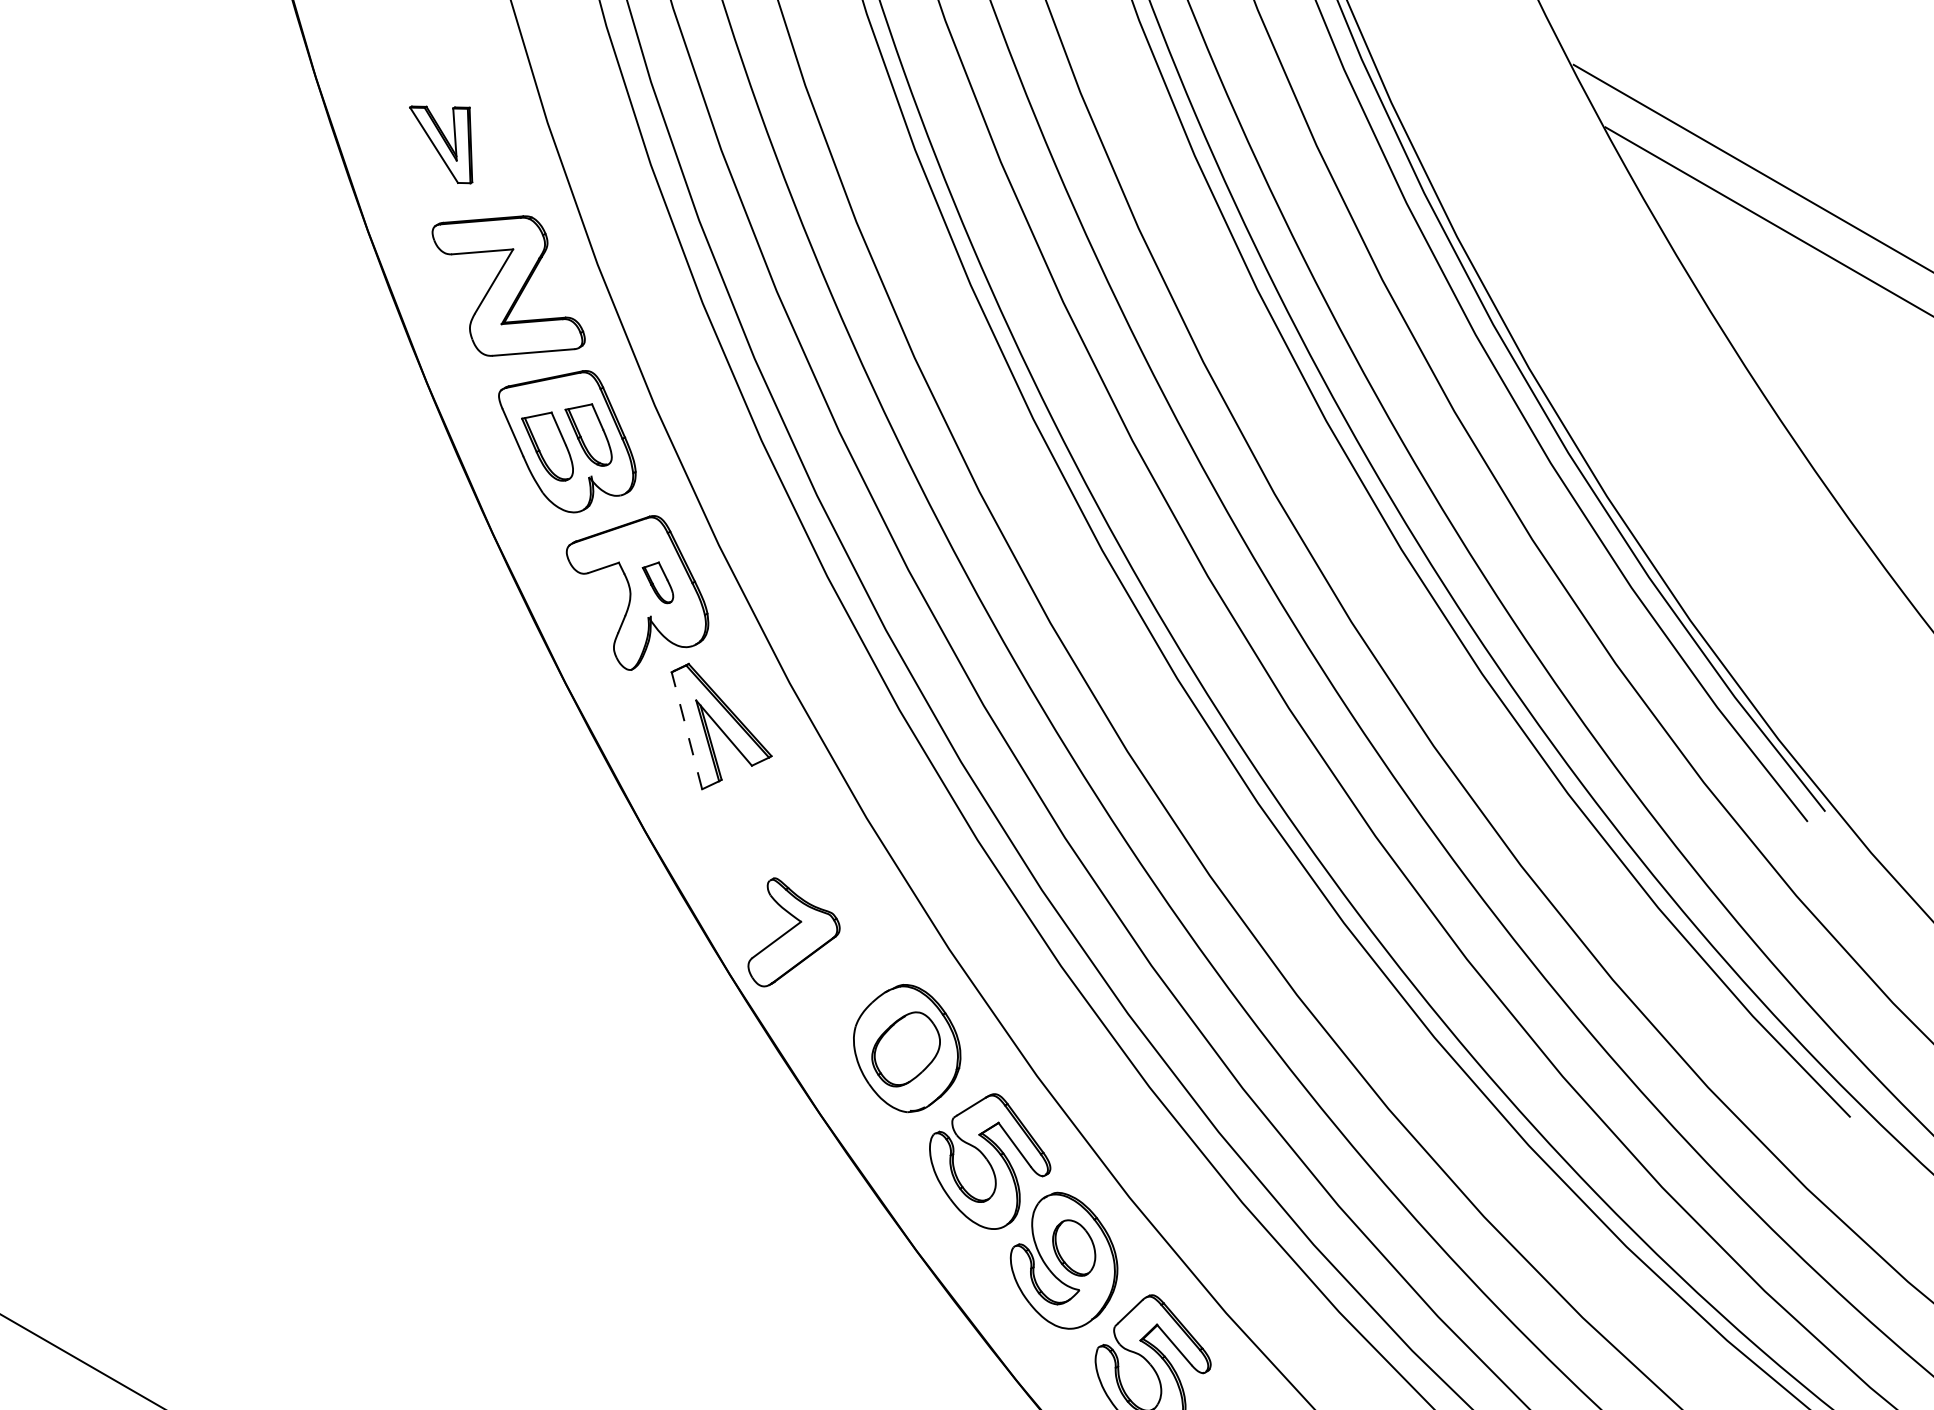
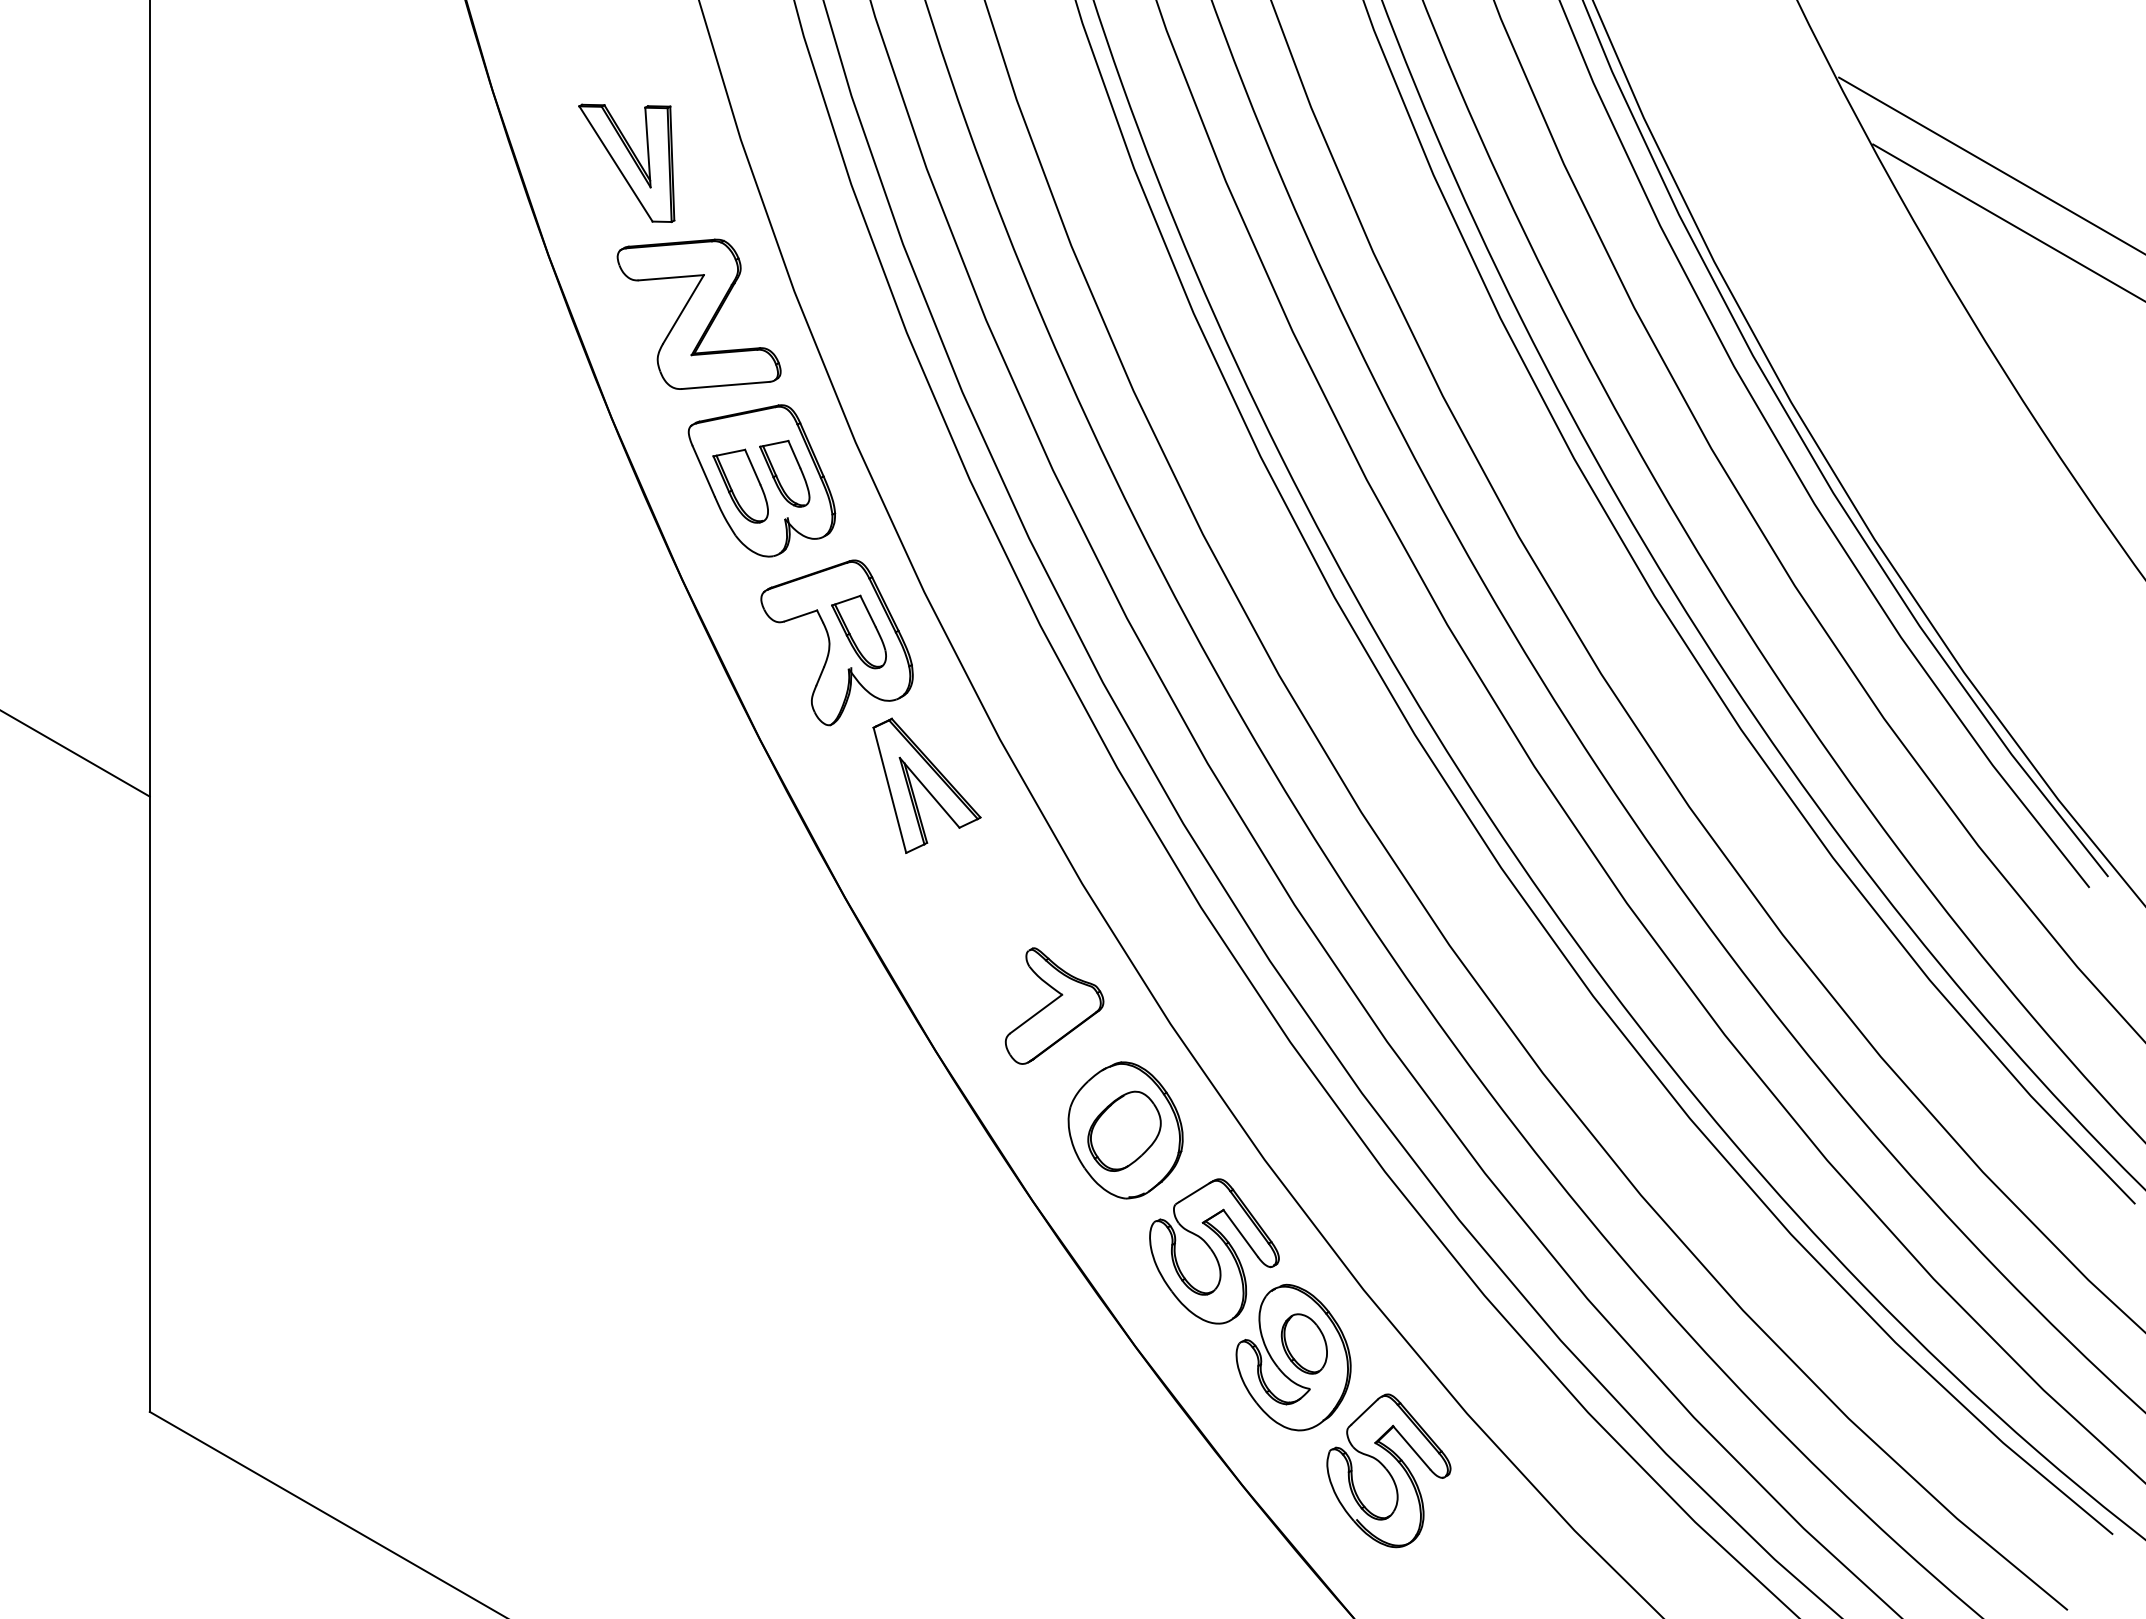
part: (440, 144) -> (626, 162), size x1.43
part: (657, 582) -> (858, 631), size x1.67
line: (686, 730) -> (889, 790), dashed -> solid
part: (793, 931) -> (1054, 1005), moved

